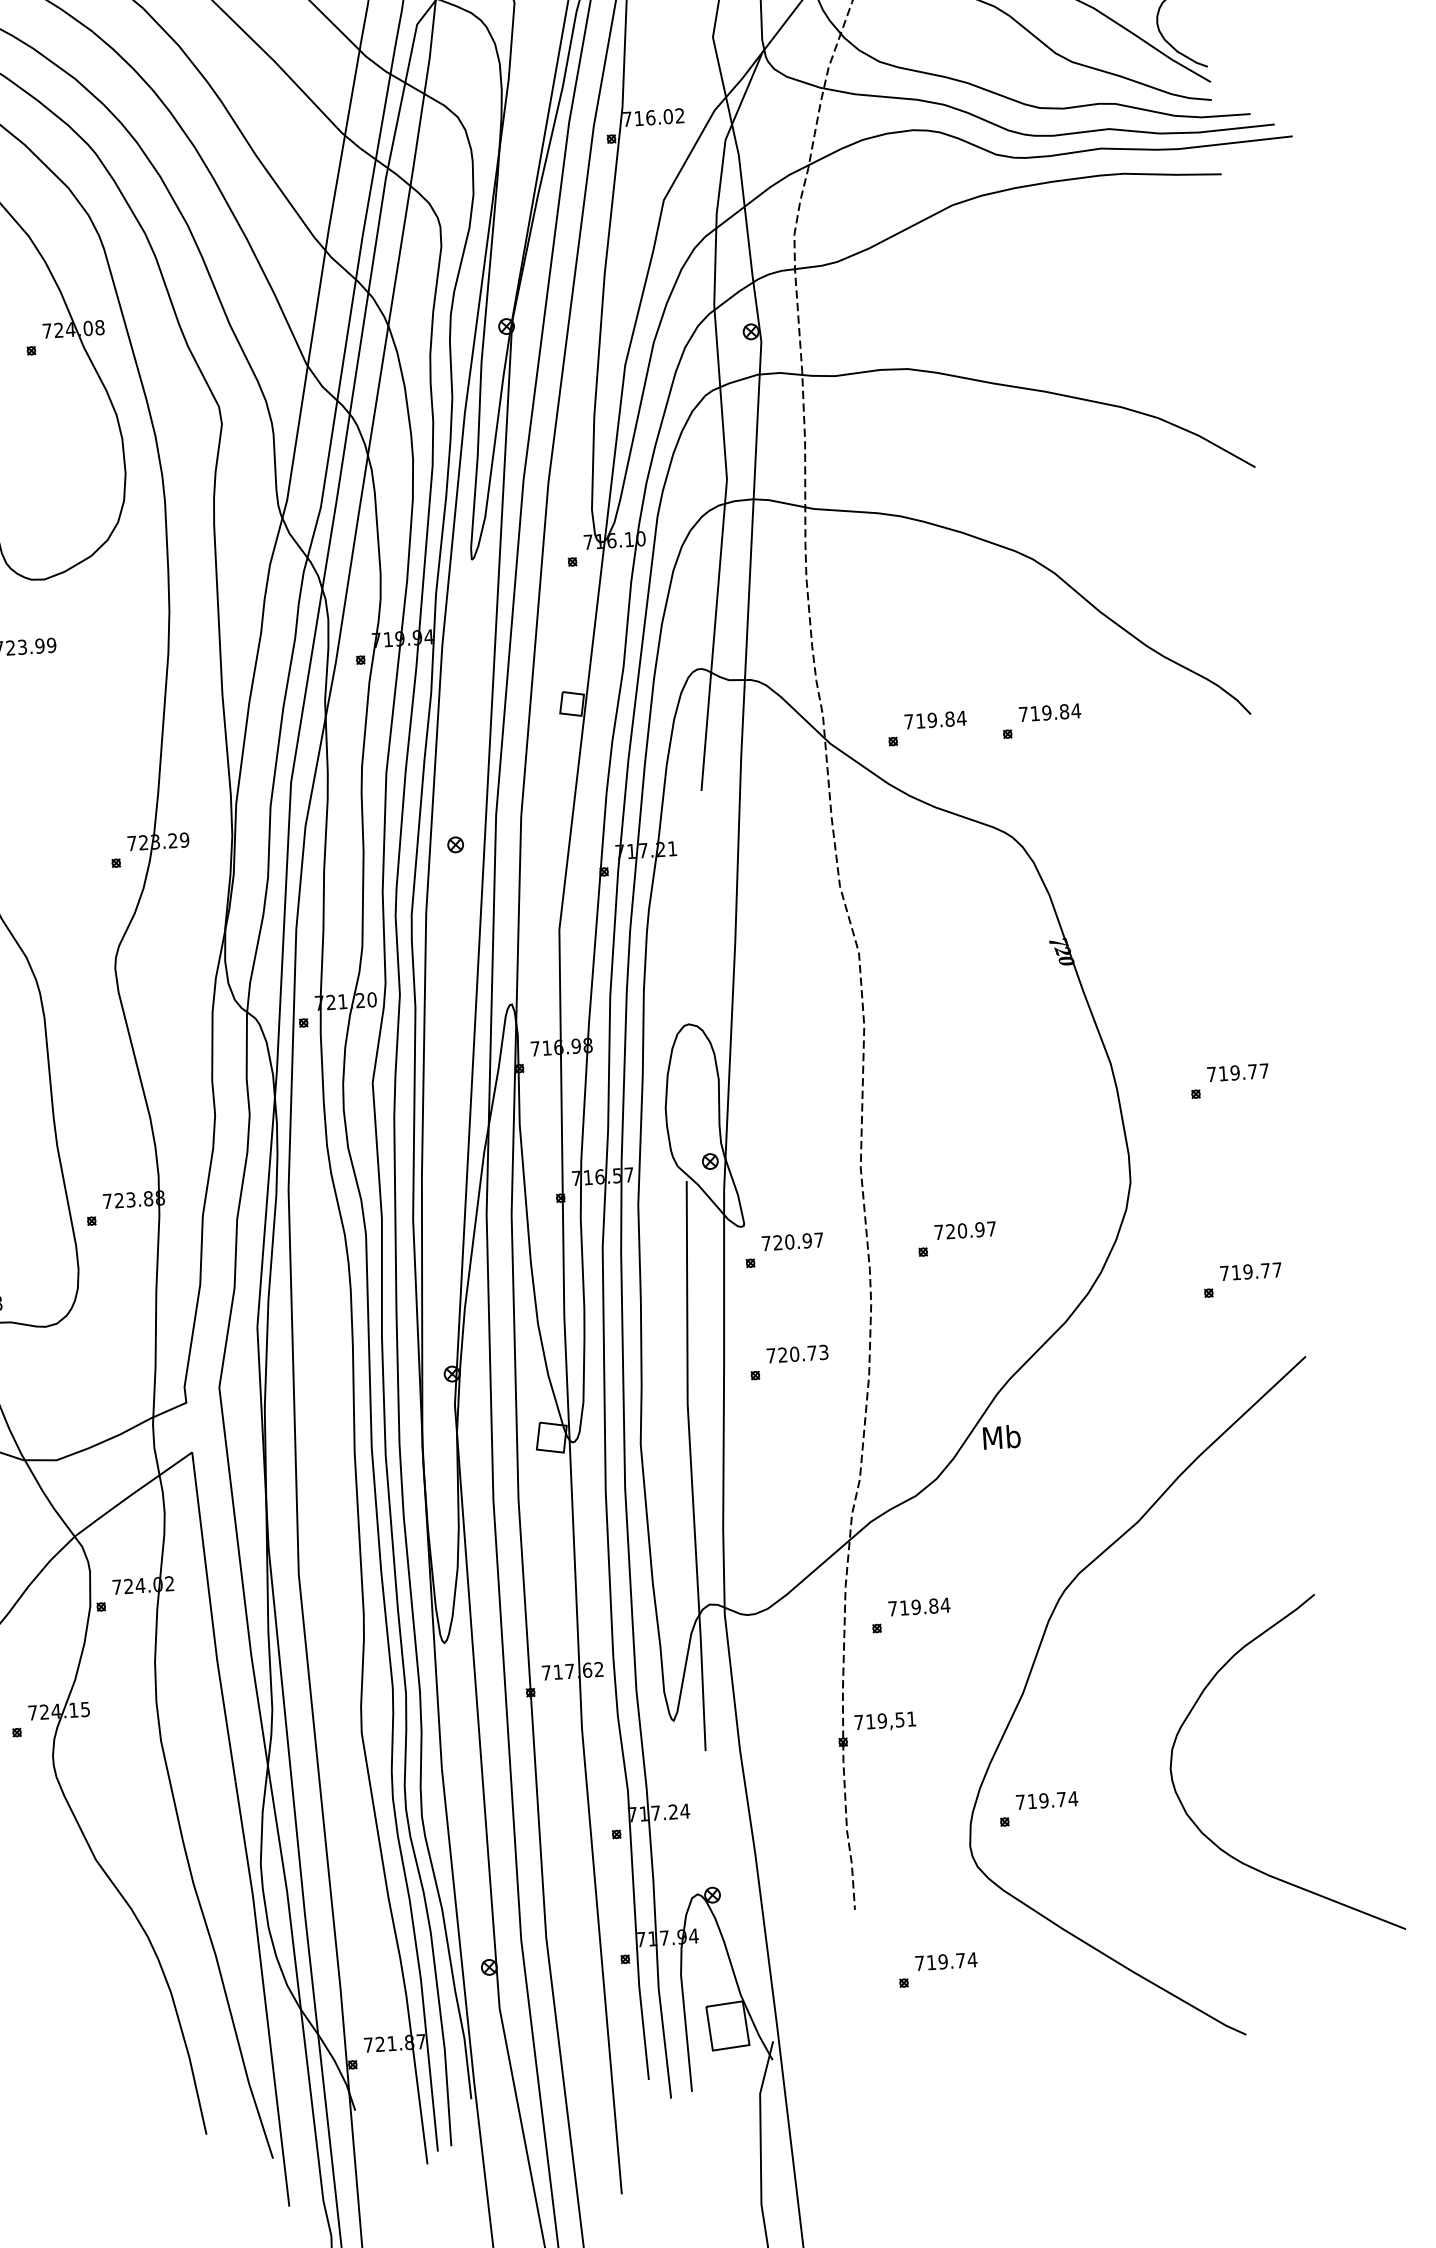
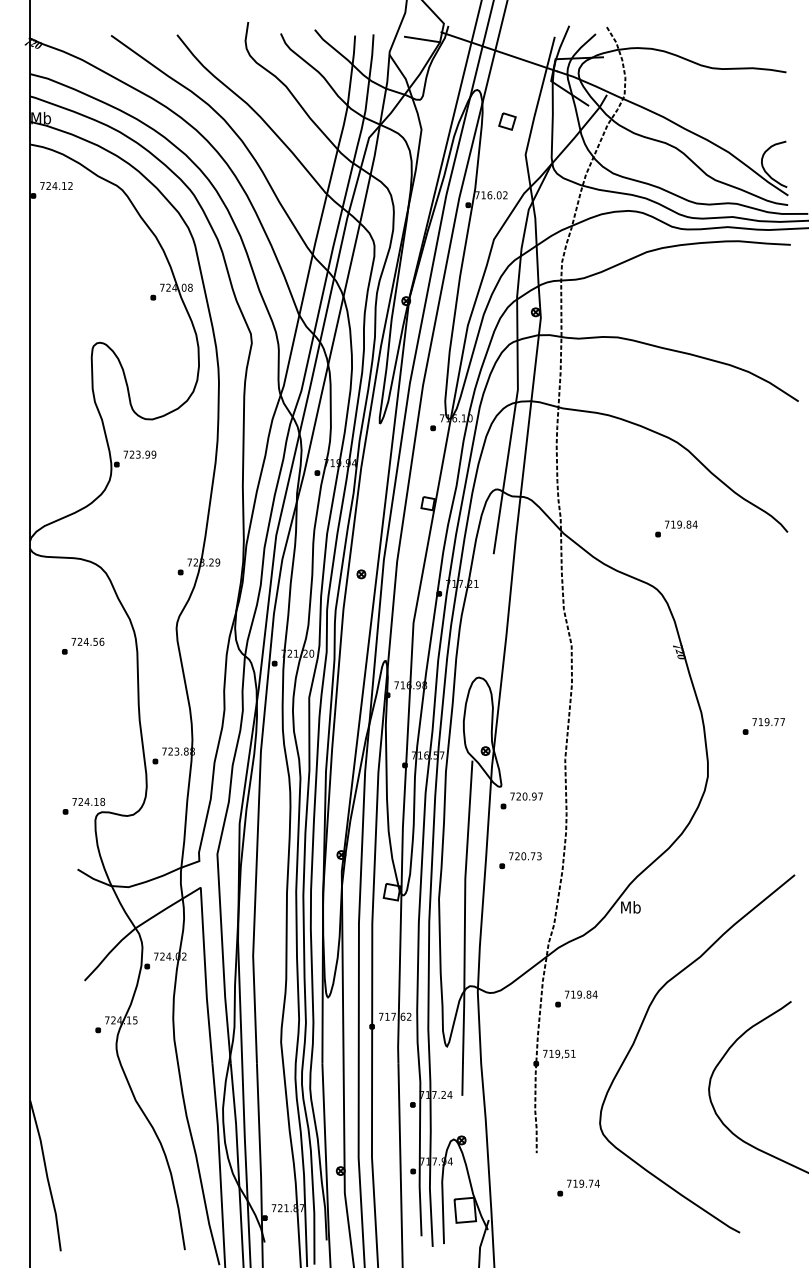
part: (927, 727) -> (615, 528), removed
part: (956, 1238) -> (613, 800), removed
part: (1241, 1280) -> (763, 832), removed
line: (706, 1778) -> (462, 1078), added
part: (1038, 1808) -> (637, 1105), removed

